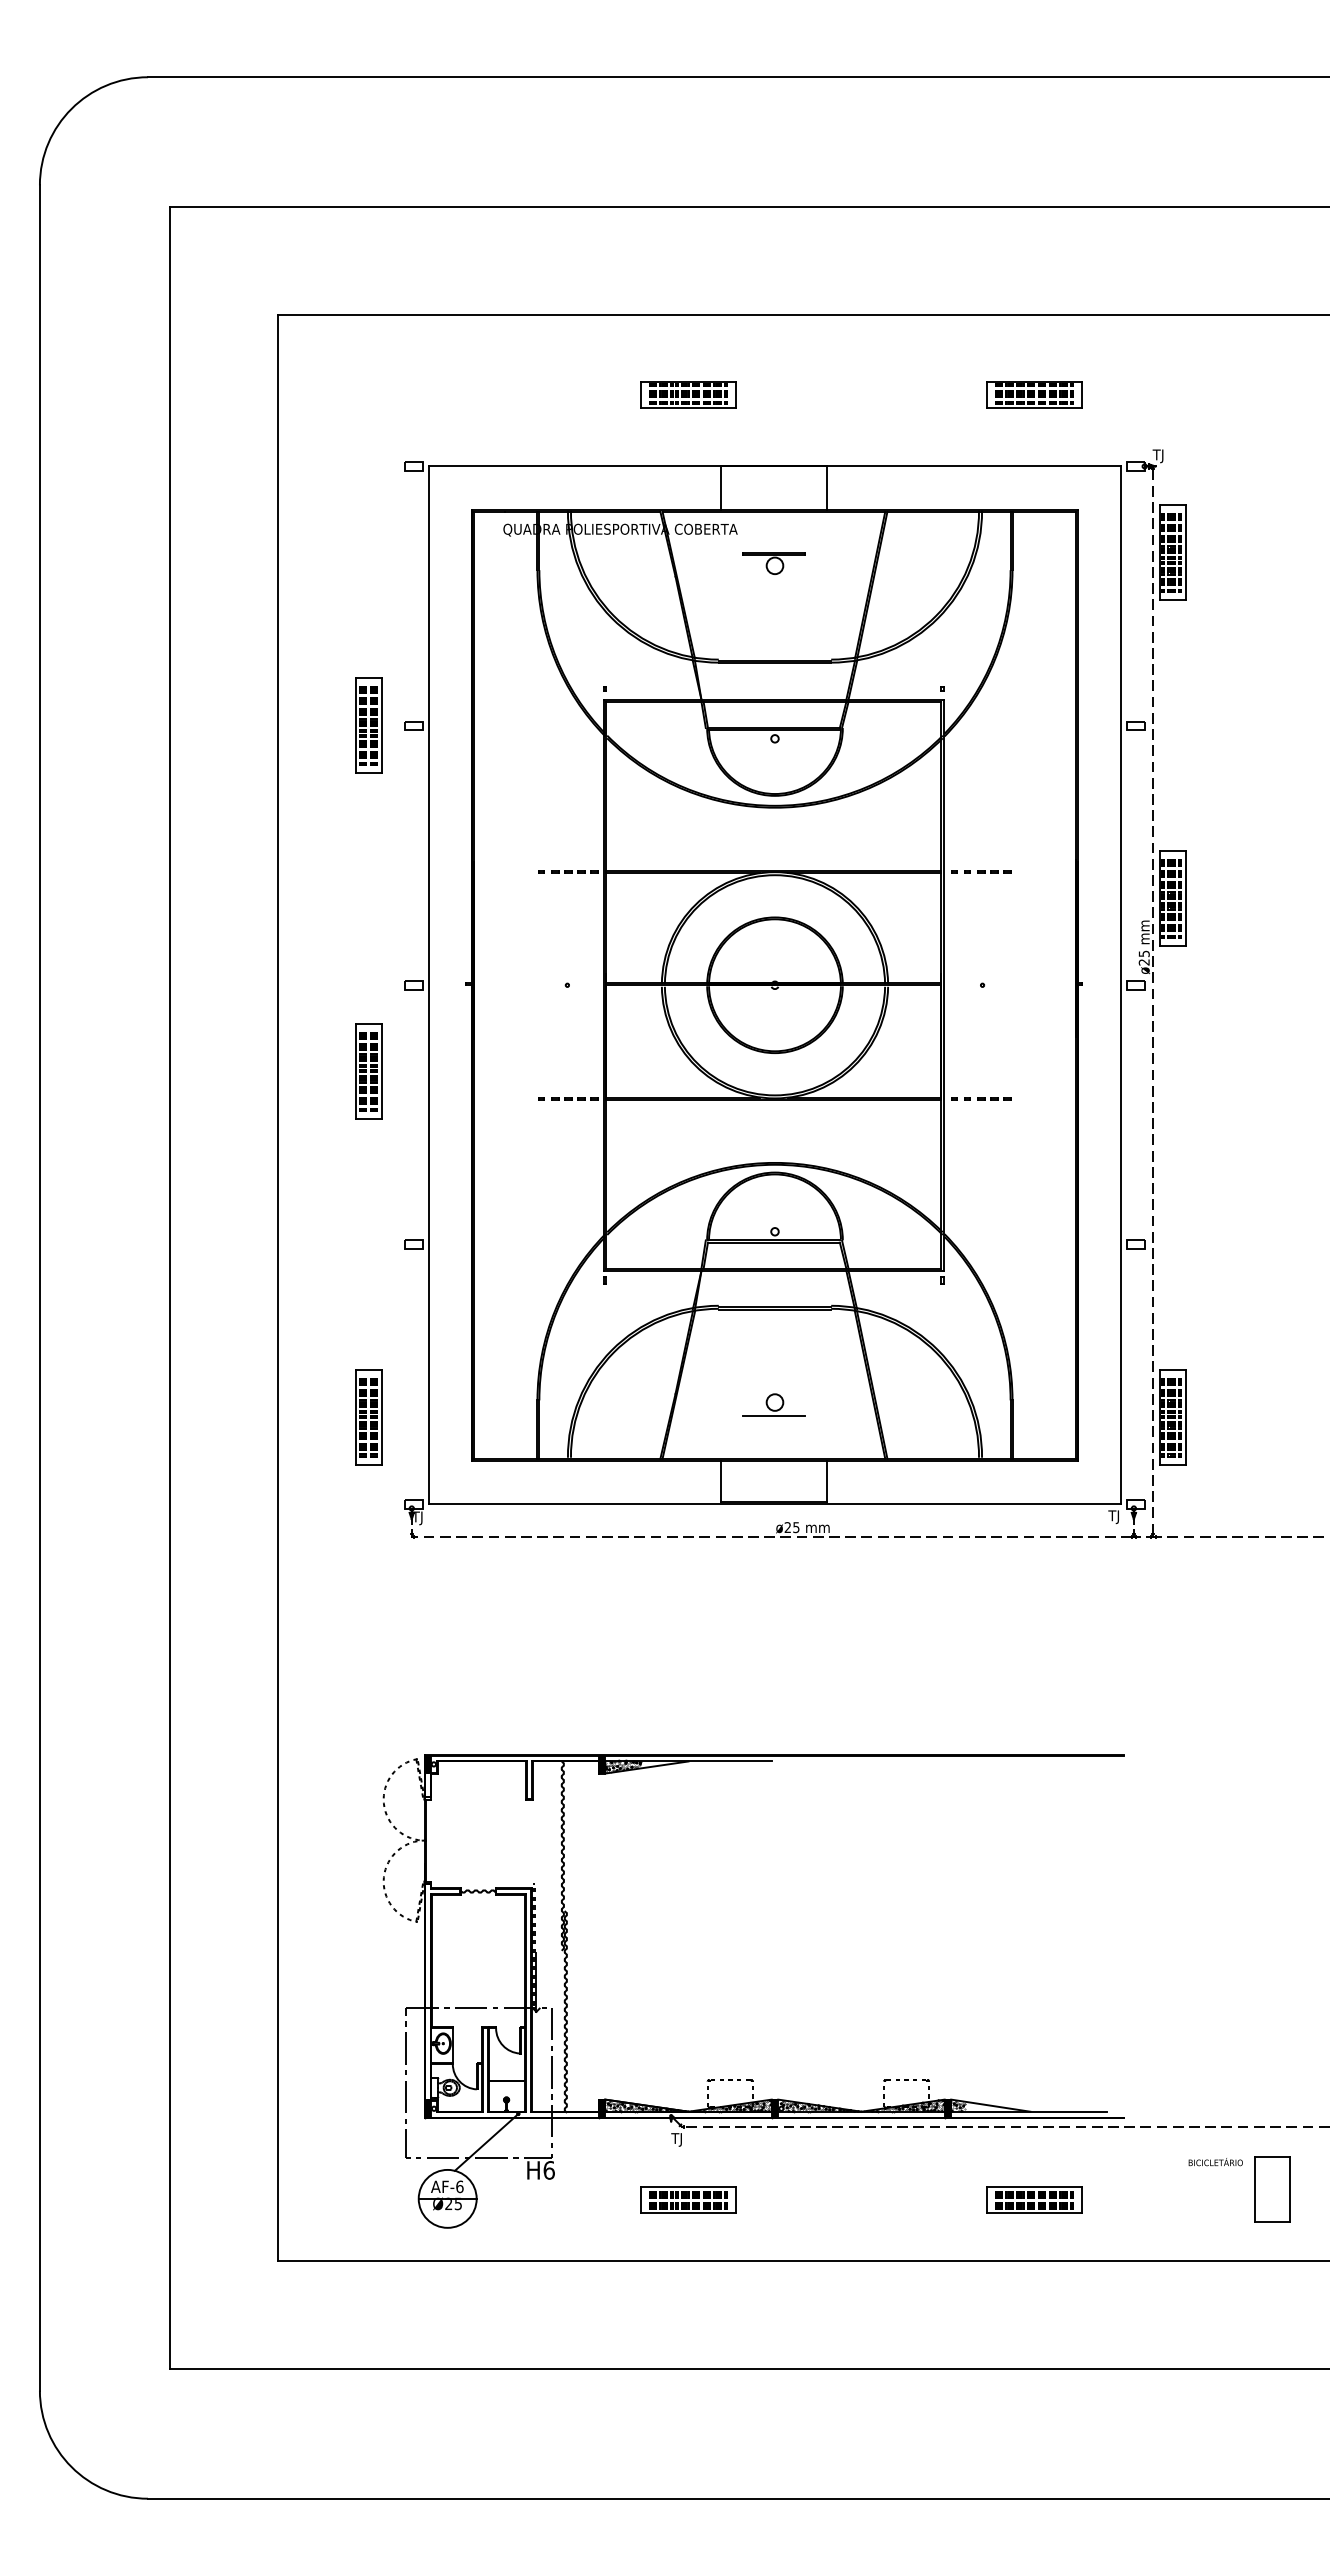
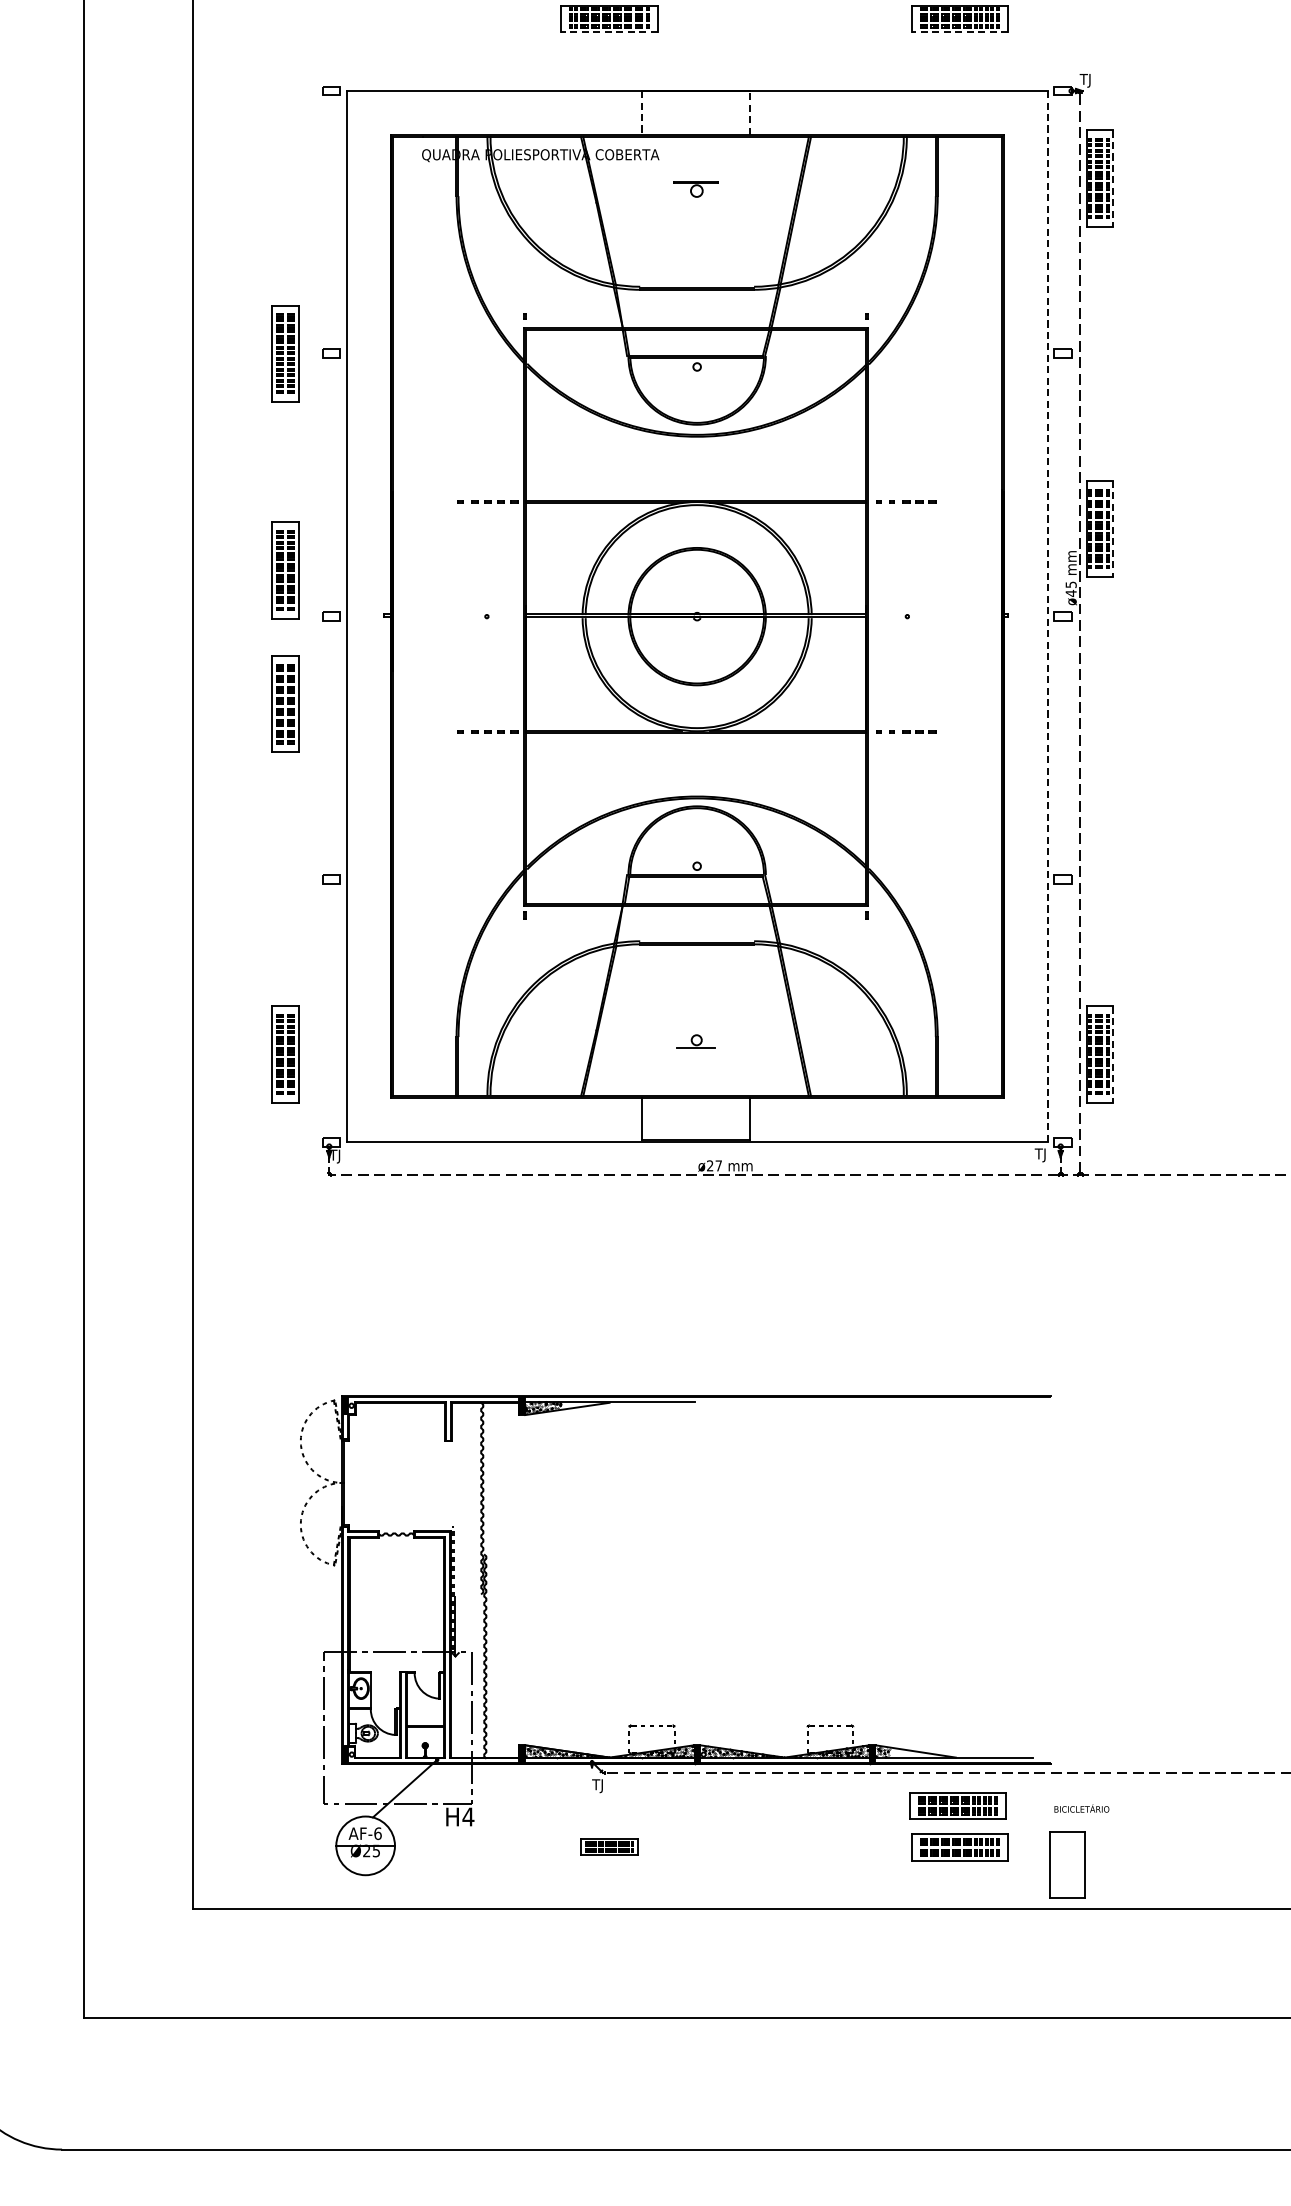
line: (688, 408) -> (609, 32), solid -> dashed
line: (1034, 408) -> (960, 32), solid -> dashed
line: (720, 488) -> (641, 113), solid -> dashed
line: (826, 488) -> (749, 113), solid -> dashed
line: (1185, 552) -> (1112, 178), solid -> dashed
part: (773, 563) -> (695, 189), size x0.7
line: (1185, 898) -> (1112, 528), solid -> dashed
part: (368, 939) -> (285, 570), added
text: (1143, 961) -> (1070, 592), ø25 -> ø45
line: (1120, 985) -> (1047, 616), solid -> dashed
part: (773, 1404) -> (695, 1041), size x0.6
line: (1185, 1417) -> (1112, 1054), solid -> dashed
text: (796, 1527) -> (718, 1165), ø25 -> ø27
part: (1032, 2158) -> (957, 1804), added
text: (1215, 2162) -> (1081, 1809), moved
text: (549, 2170) -> (468, 1817), H6 -> H4
part: (1272, 2189) -> (1067, 1864), moved
part: (688, 2199) -> (609, 1846), size x0.6

